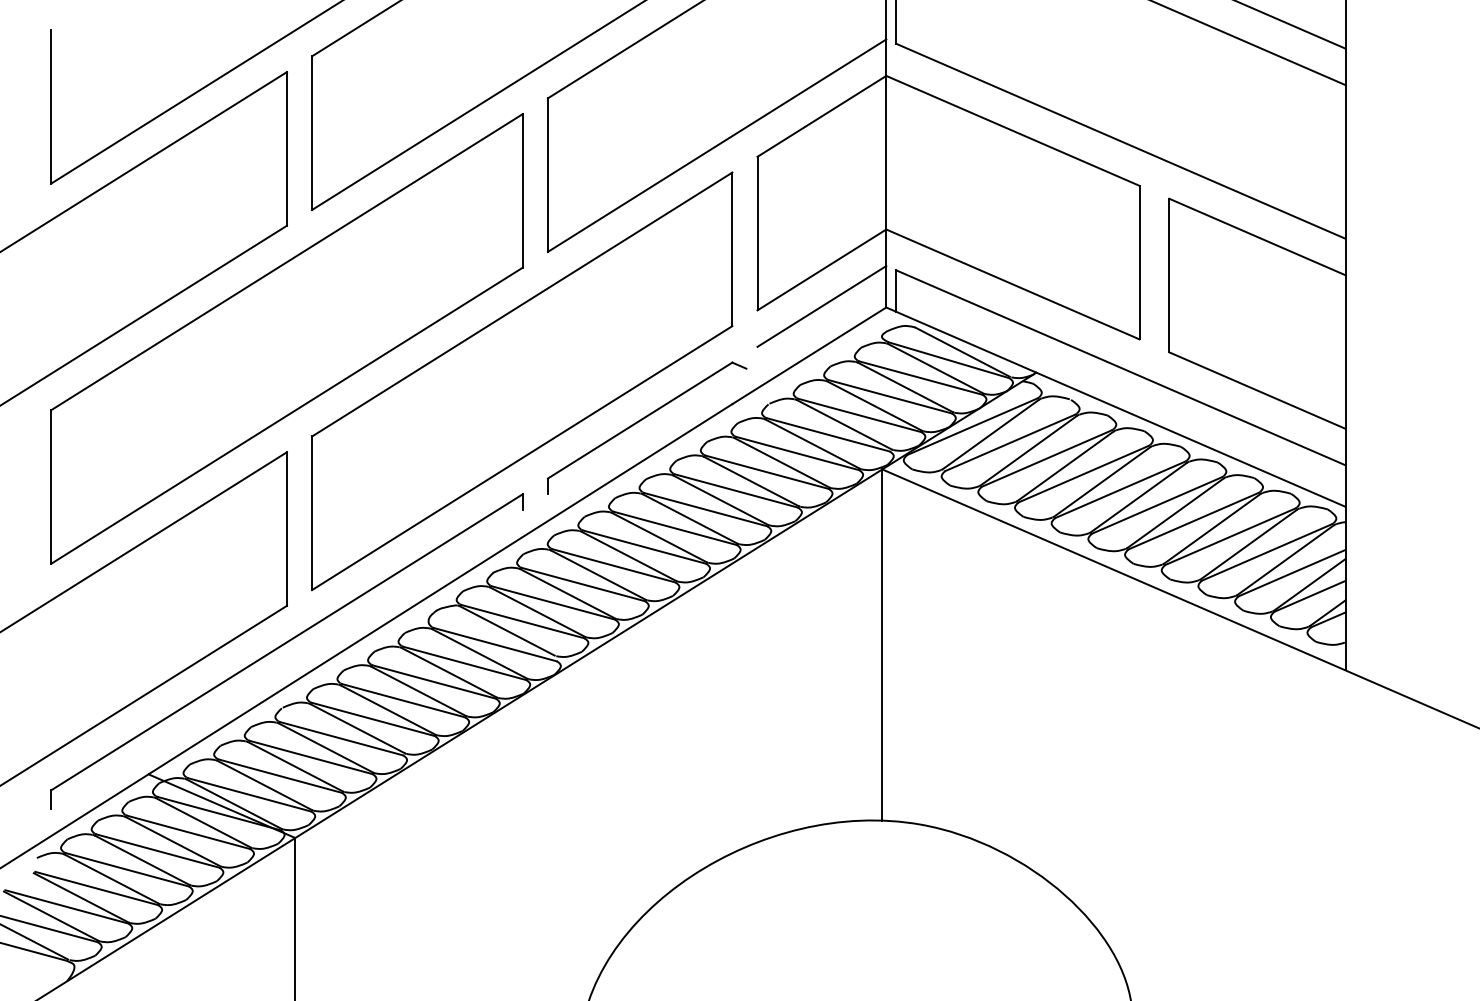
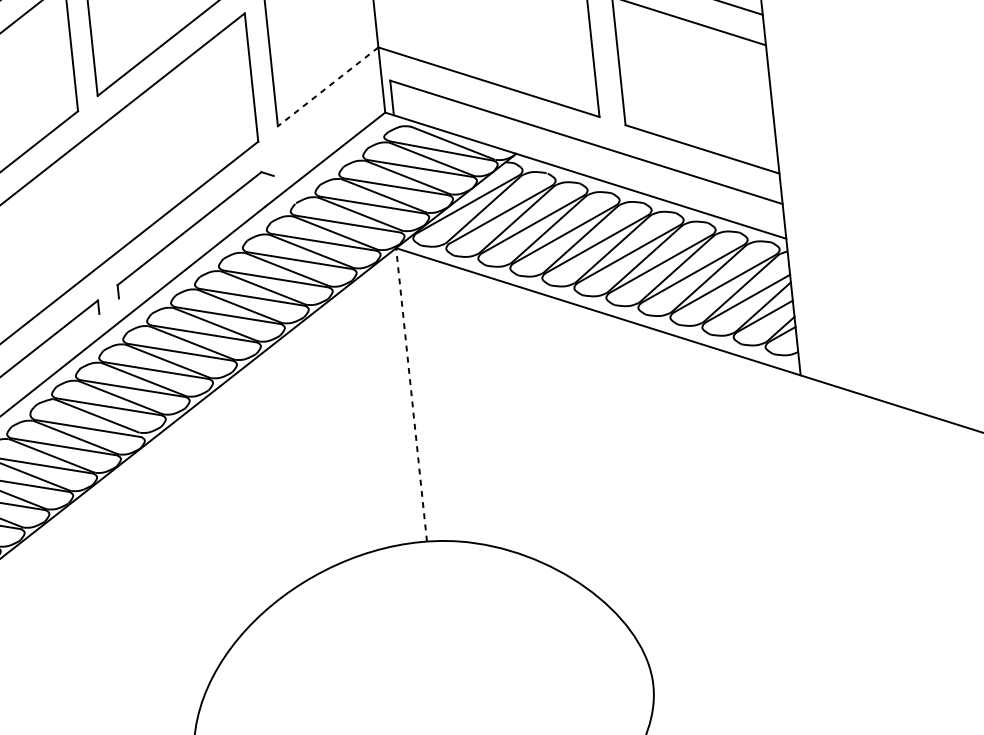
line: (821, 270) -> (327, 87), solid -> dashed
line: (821, 306) -> (331, 117), removed
line: (882, 644) -> (411, 394), solid -> dashed

